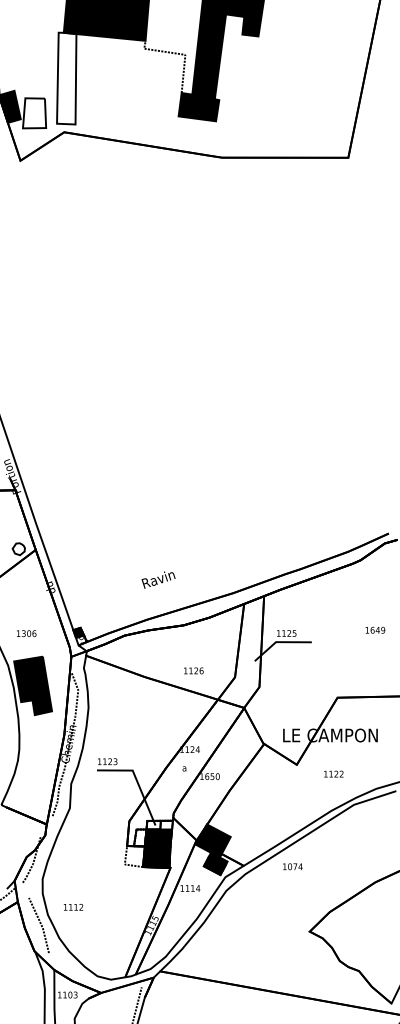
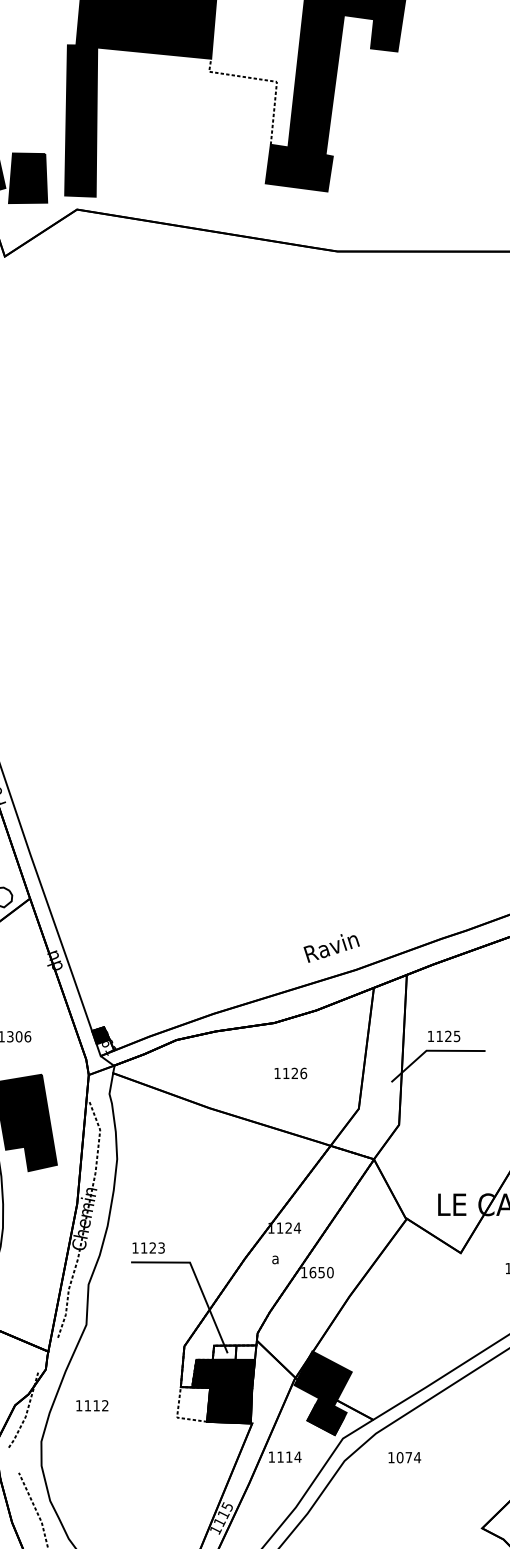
fill: (66, 78) -> (80, 120), added
fill: (34, 113) -> (27, 178), added
text: (158, 579) -> (331, 947), moved
text: (193, 670) -> (290, 1072), moved
fill: (139, 837) -> (201, 1373), added
text: (292, 866) -> (404, 1457), moved
text: (73, 907) -> (92, 1406), moved

